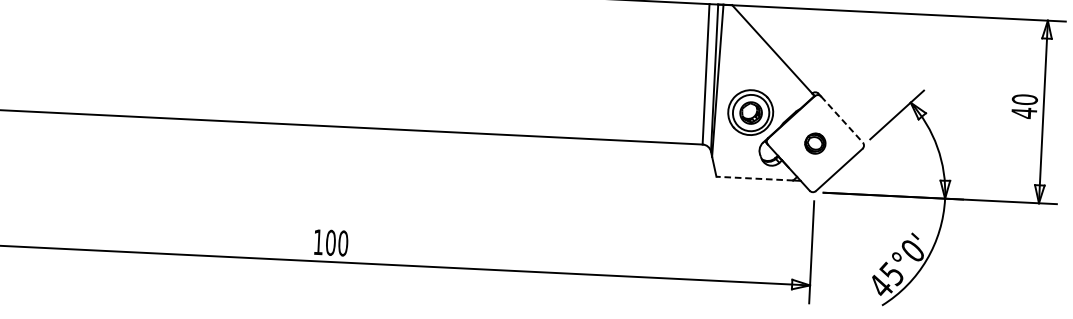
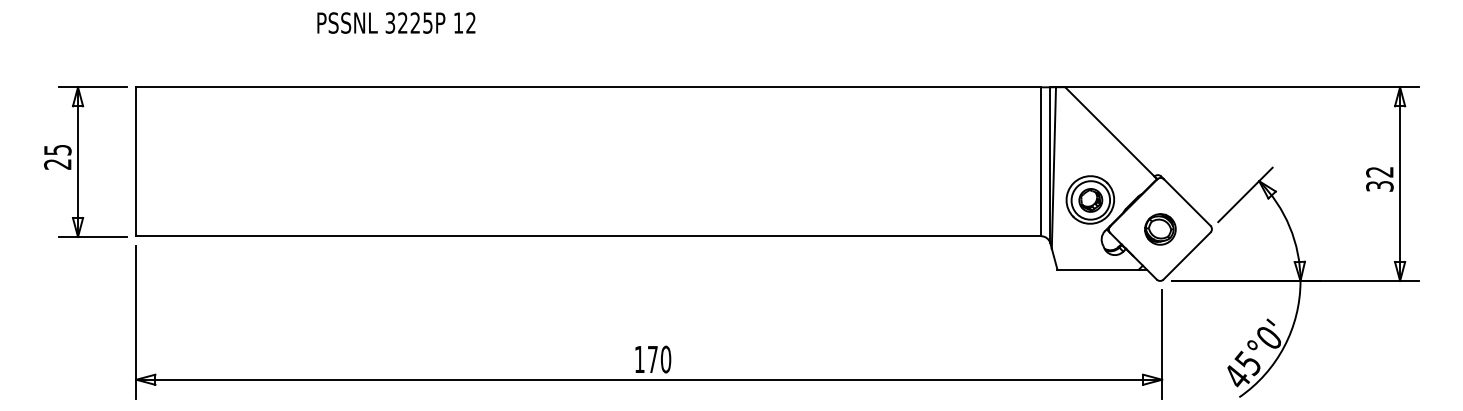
text: (1024, 106) -> (1379, 179), 40 -> 32
line: (842, 119) -> (1187, 202), dashed -> solid
part: (815, 143) -> (1160, 229), size x1.43
line: (755, 178) -> (1098, 269), dashed -> solid
text: (330, 242) -> (652, 359), 100 -> 170

